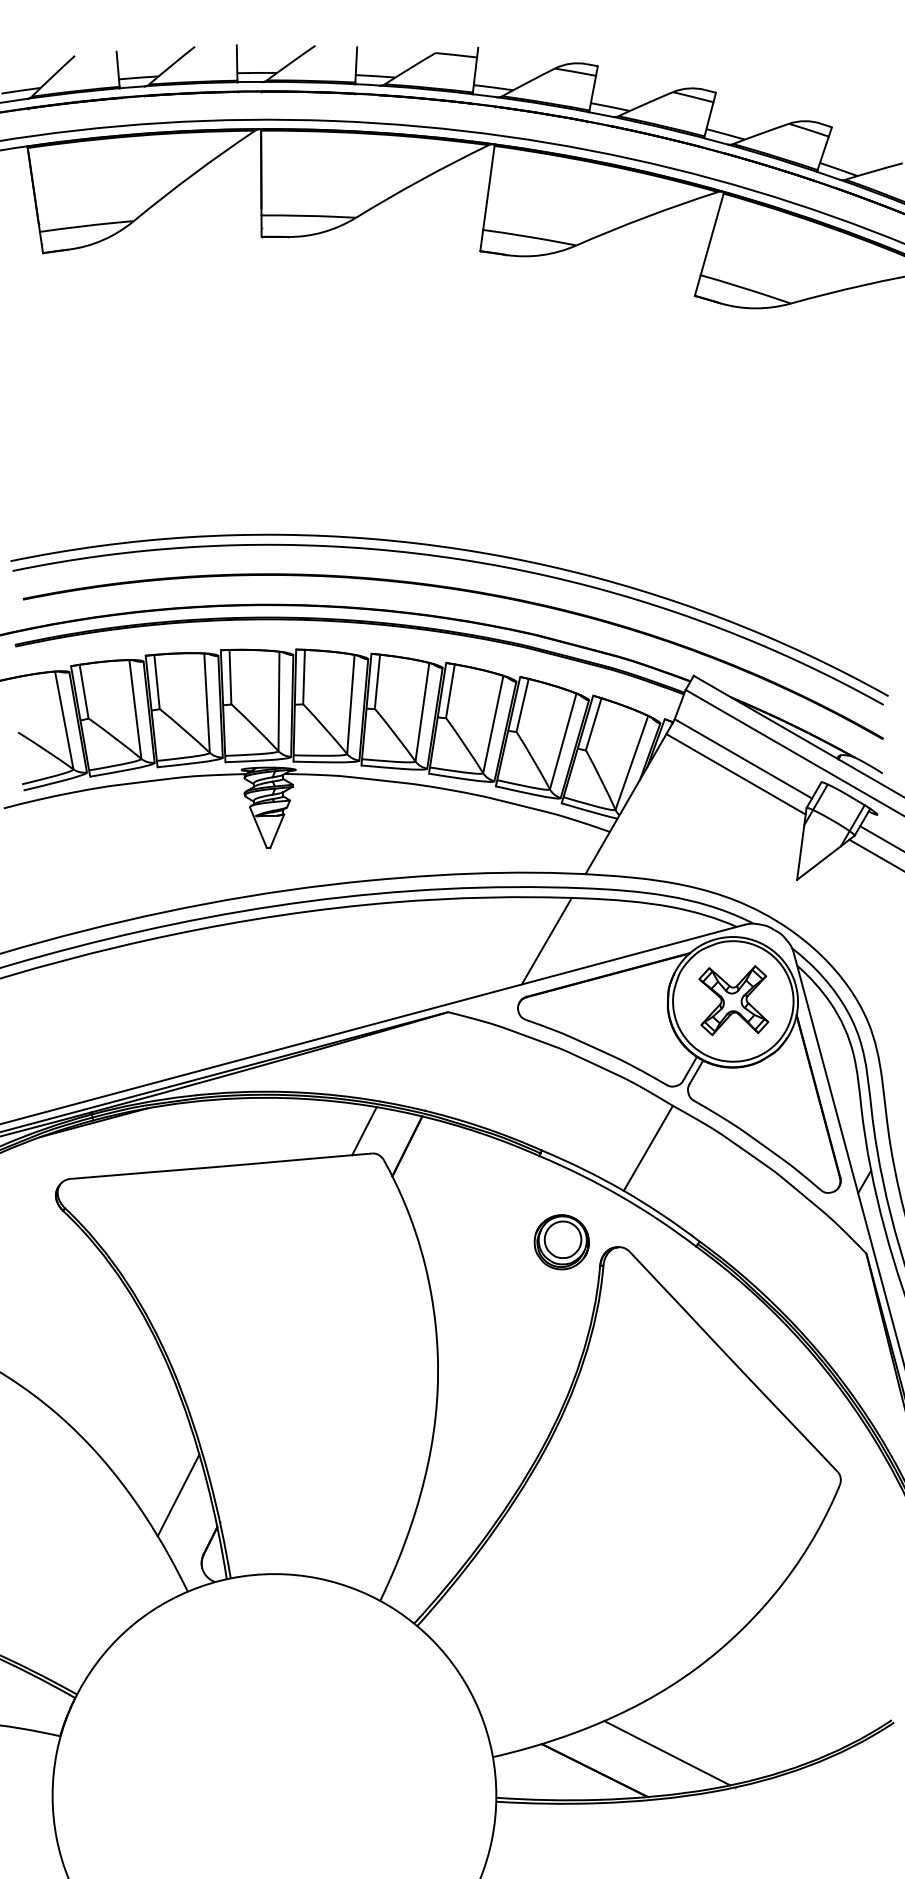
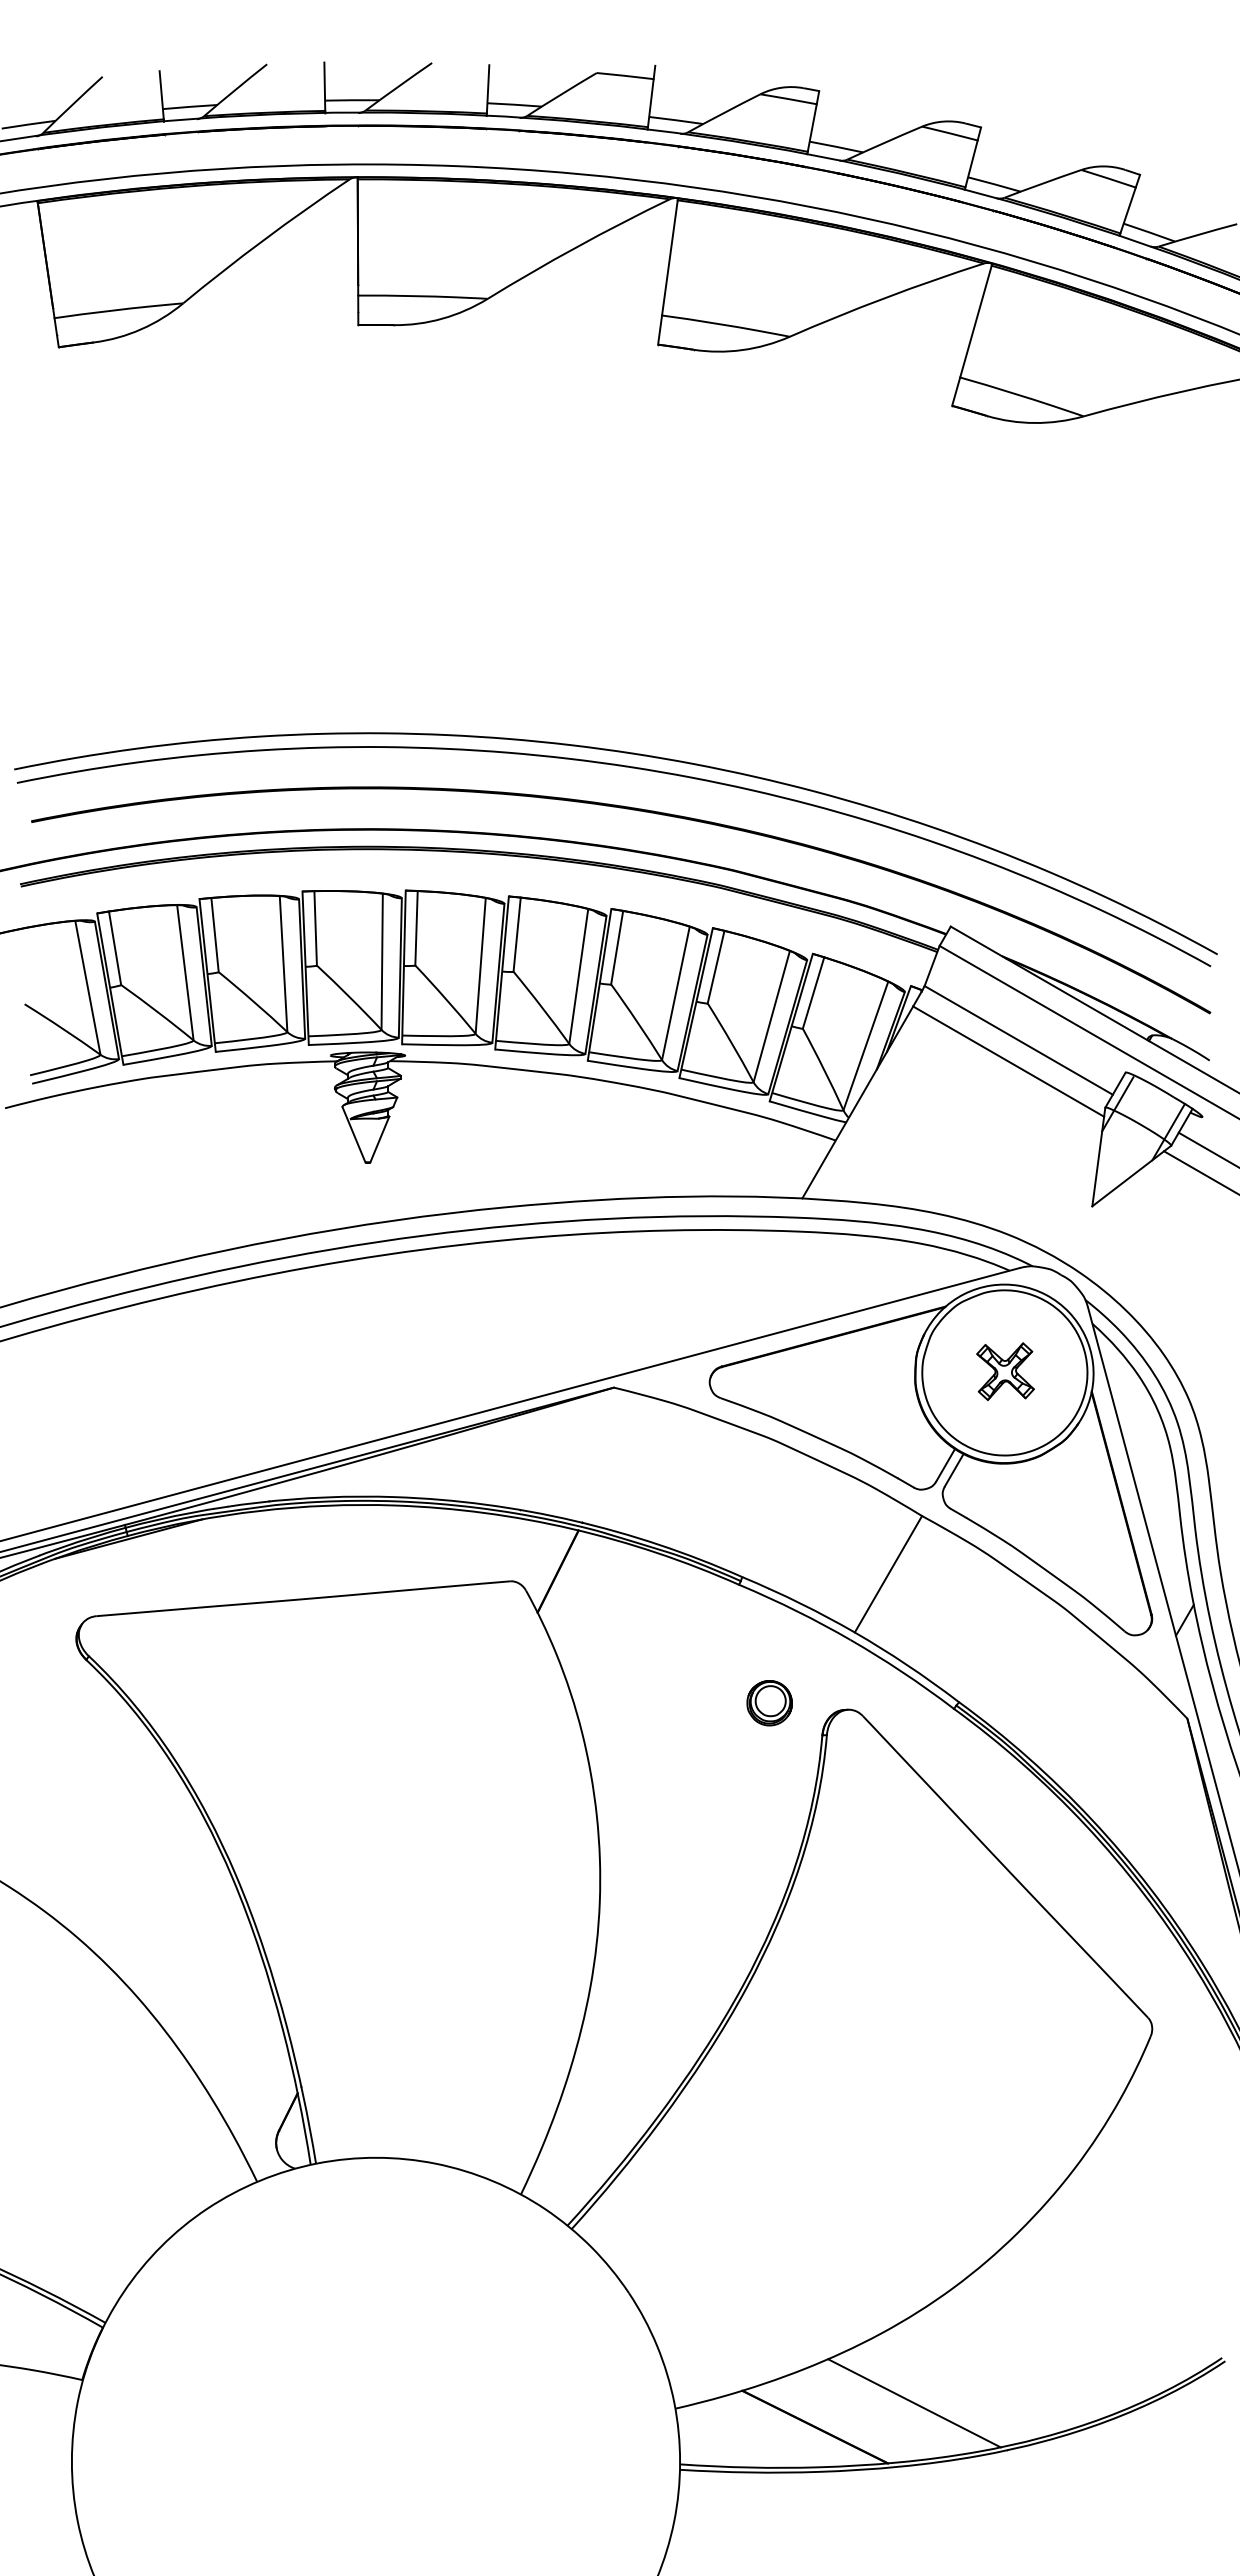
line: (546, 941) -> (749, 1290), removed
part: (733, 1000) -> (1005, 1371), size x0.6
line: (364, 1131) -> (499, 1550), removed
part: (561, 1242) -> (769, 1703), size x0.6
line: (178, 1495) -> (244, 2049), removed

